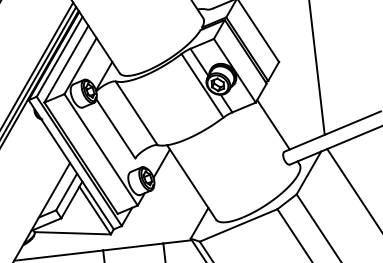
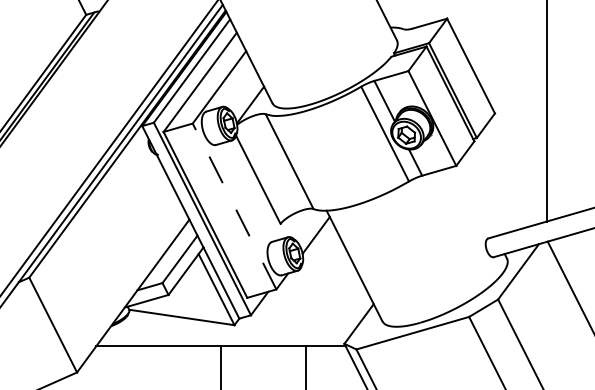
line: (273, 124) -> (476, 199), removed
line: (101, 149) -> (234, 206), solid -> dashed

